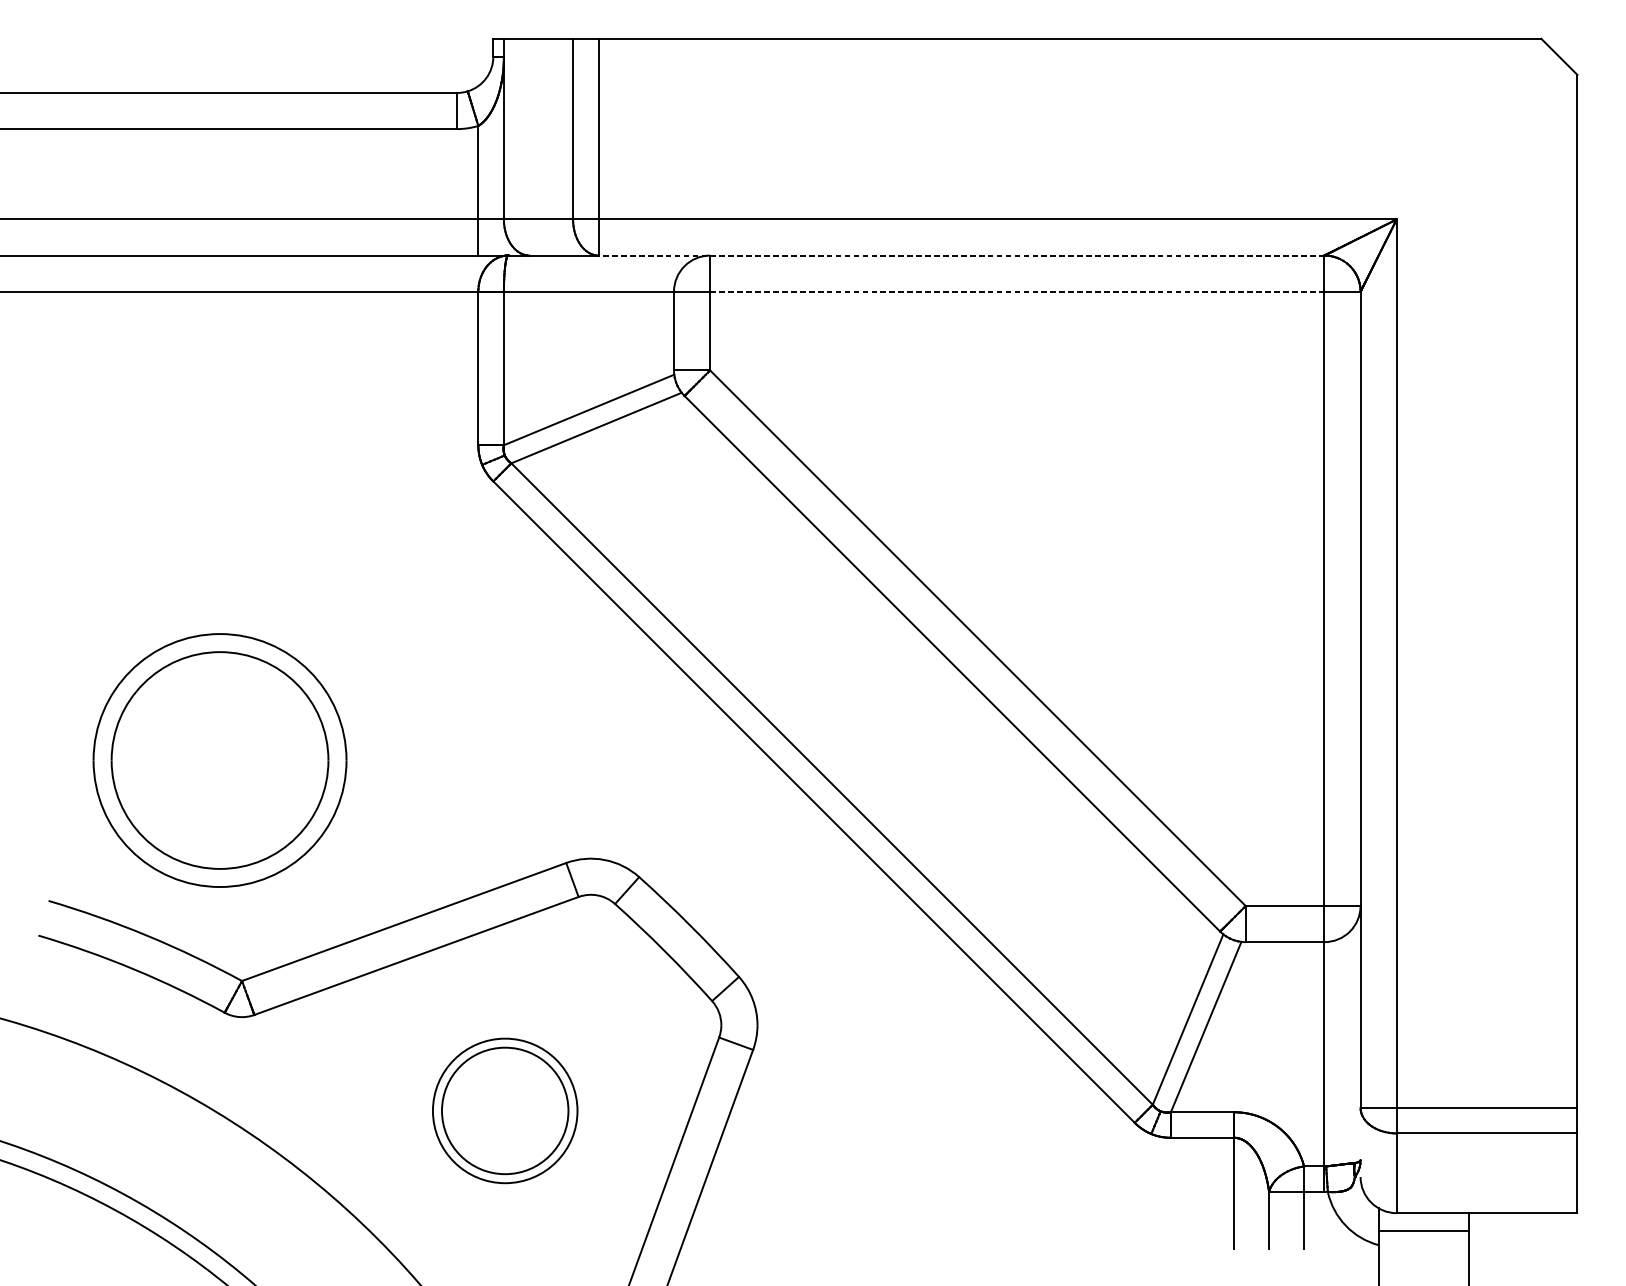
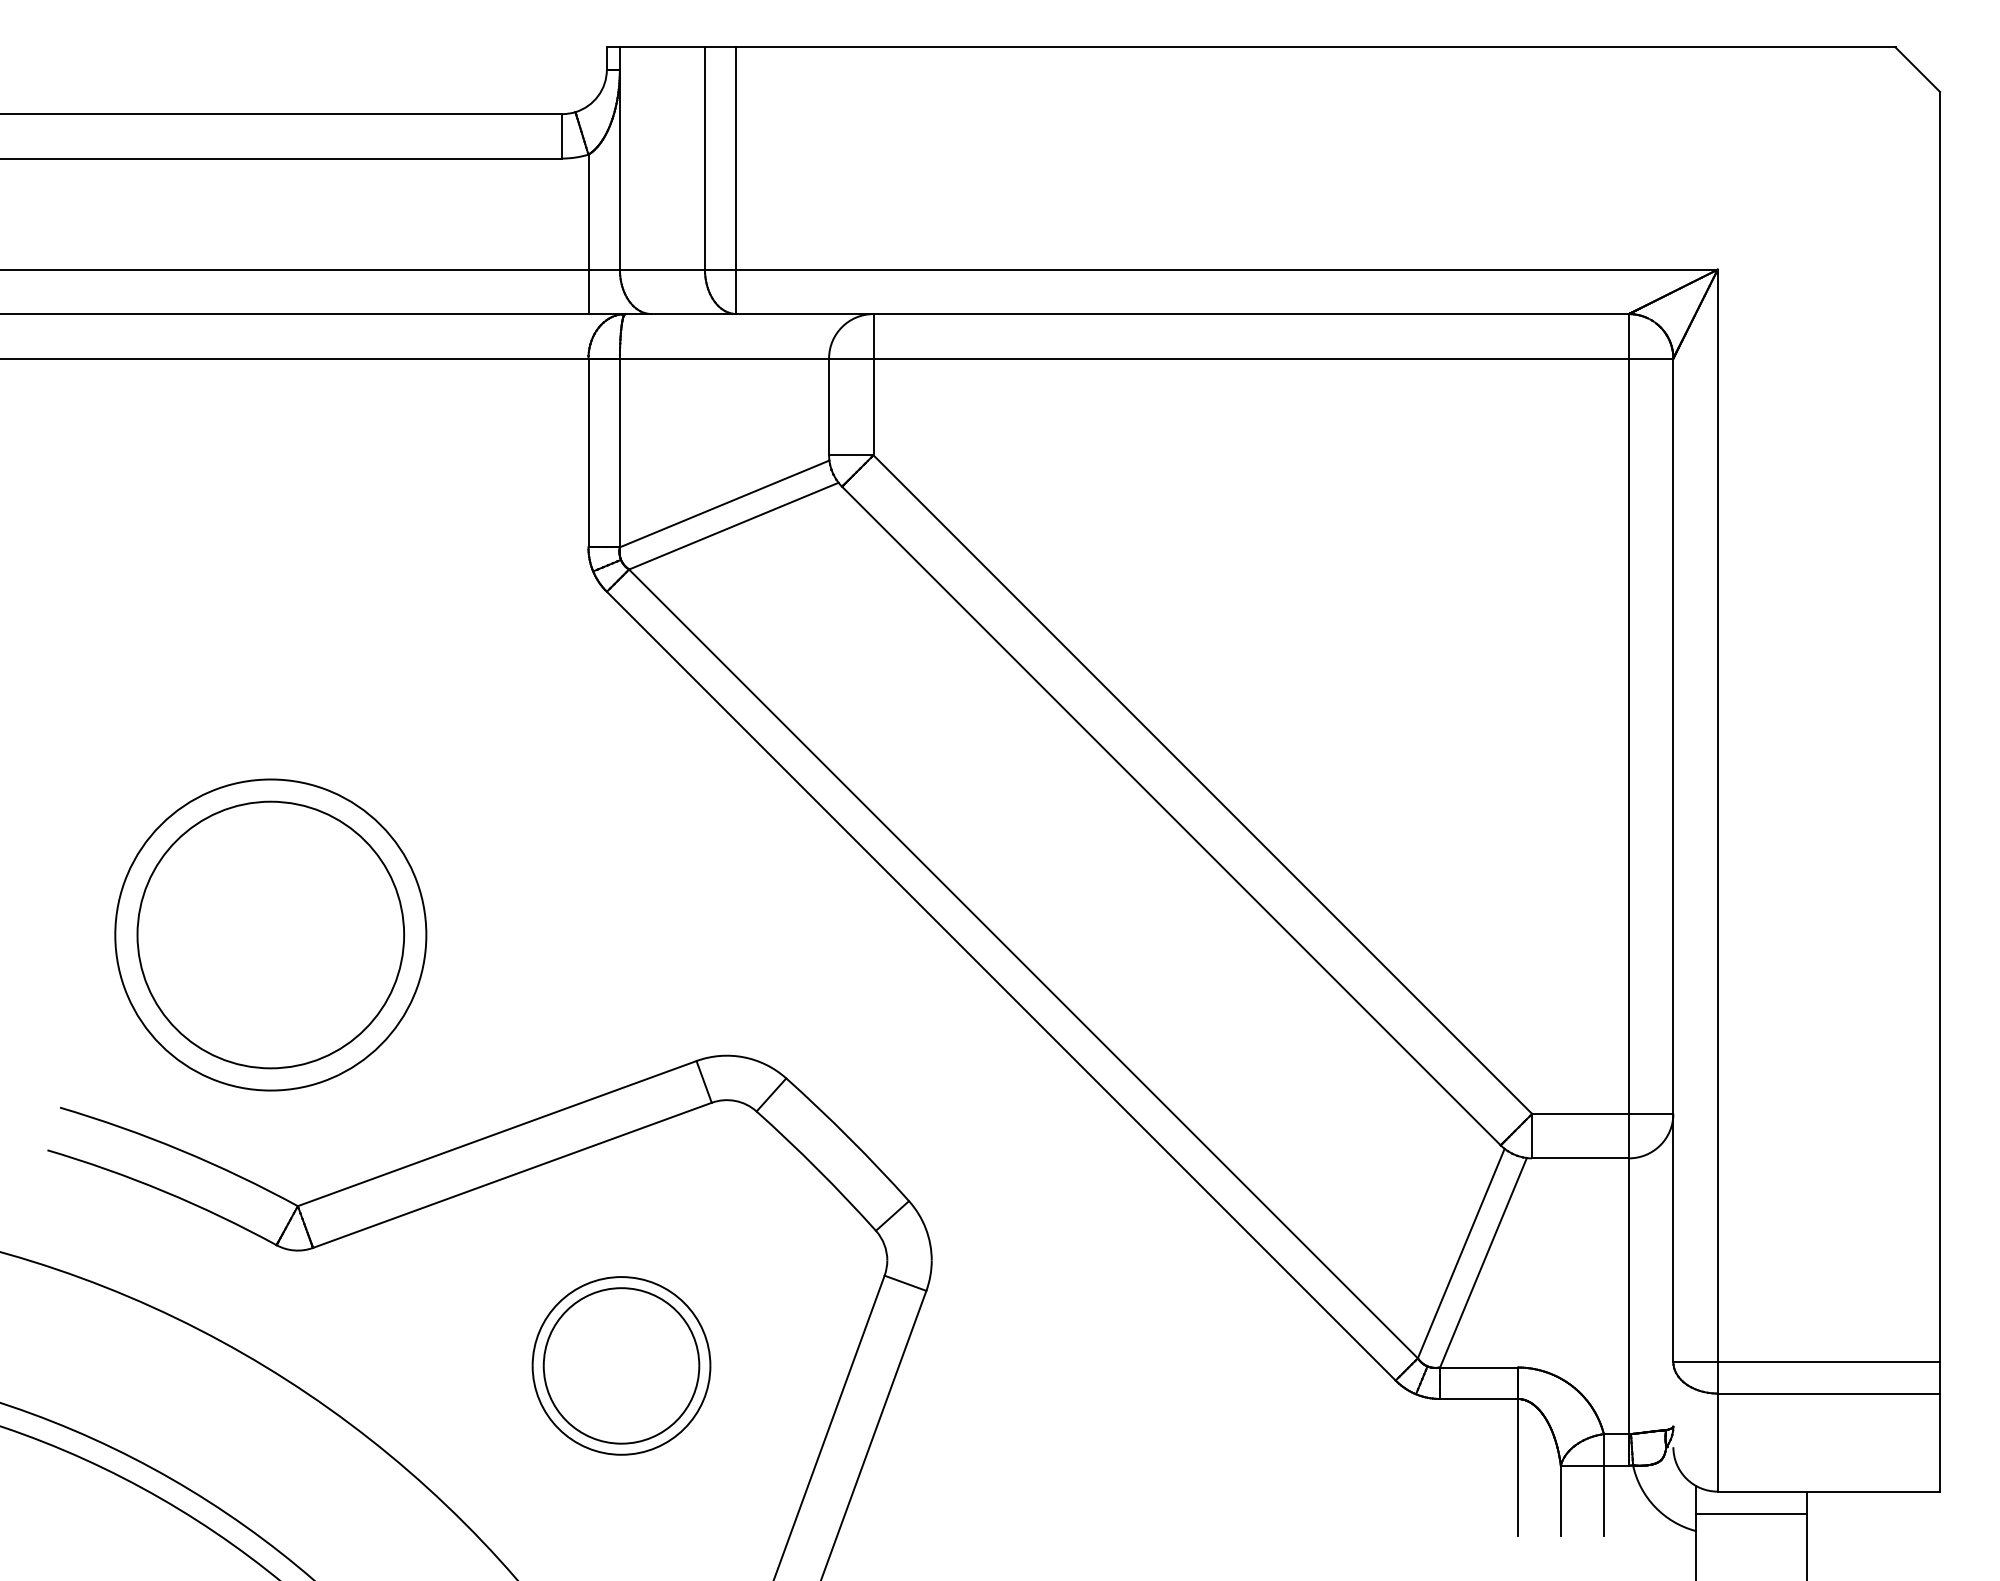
line: (961, 255) -> (1182, 314), dashed -> solid
line: (1017, 291) -> (1251, 358), dashed -> solid

